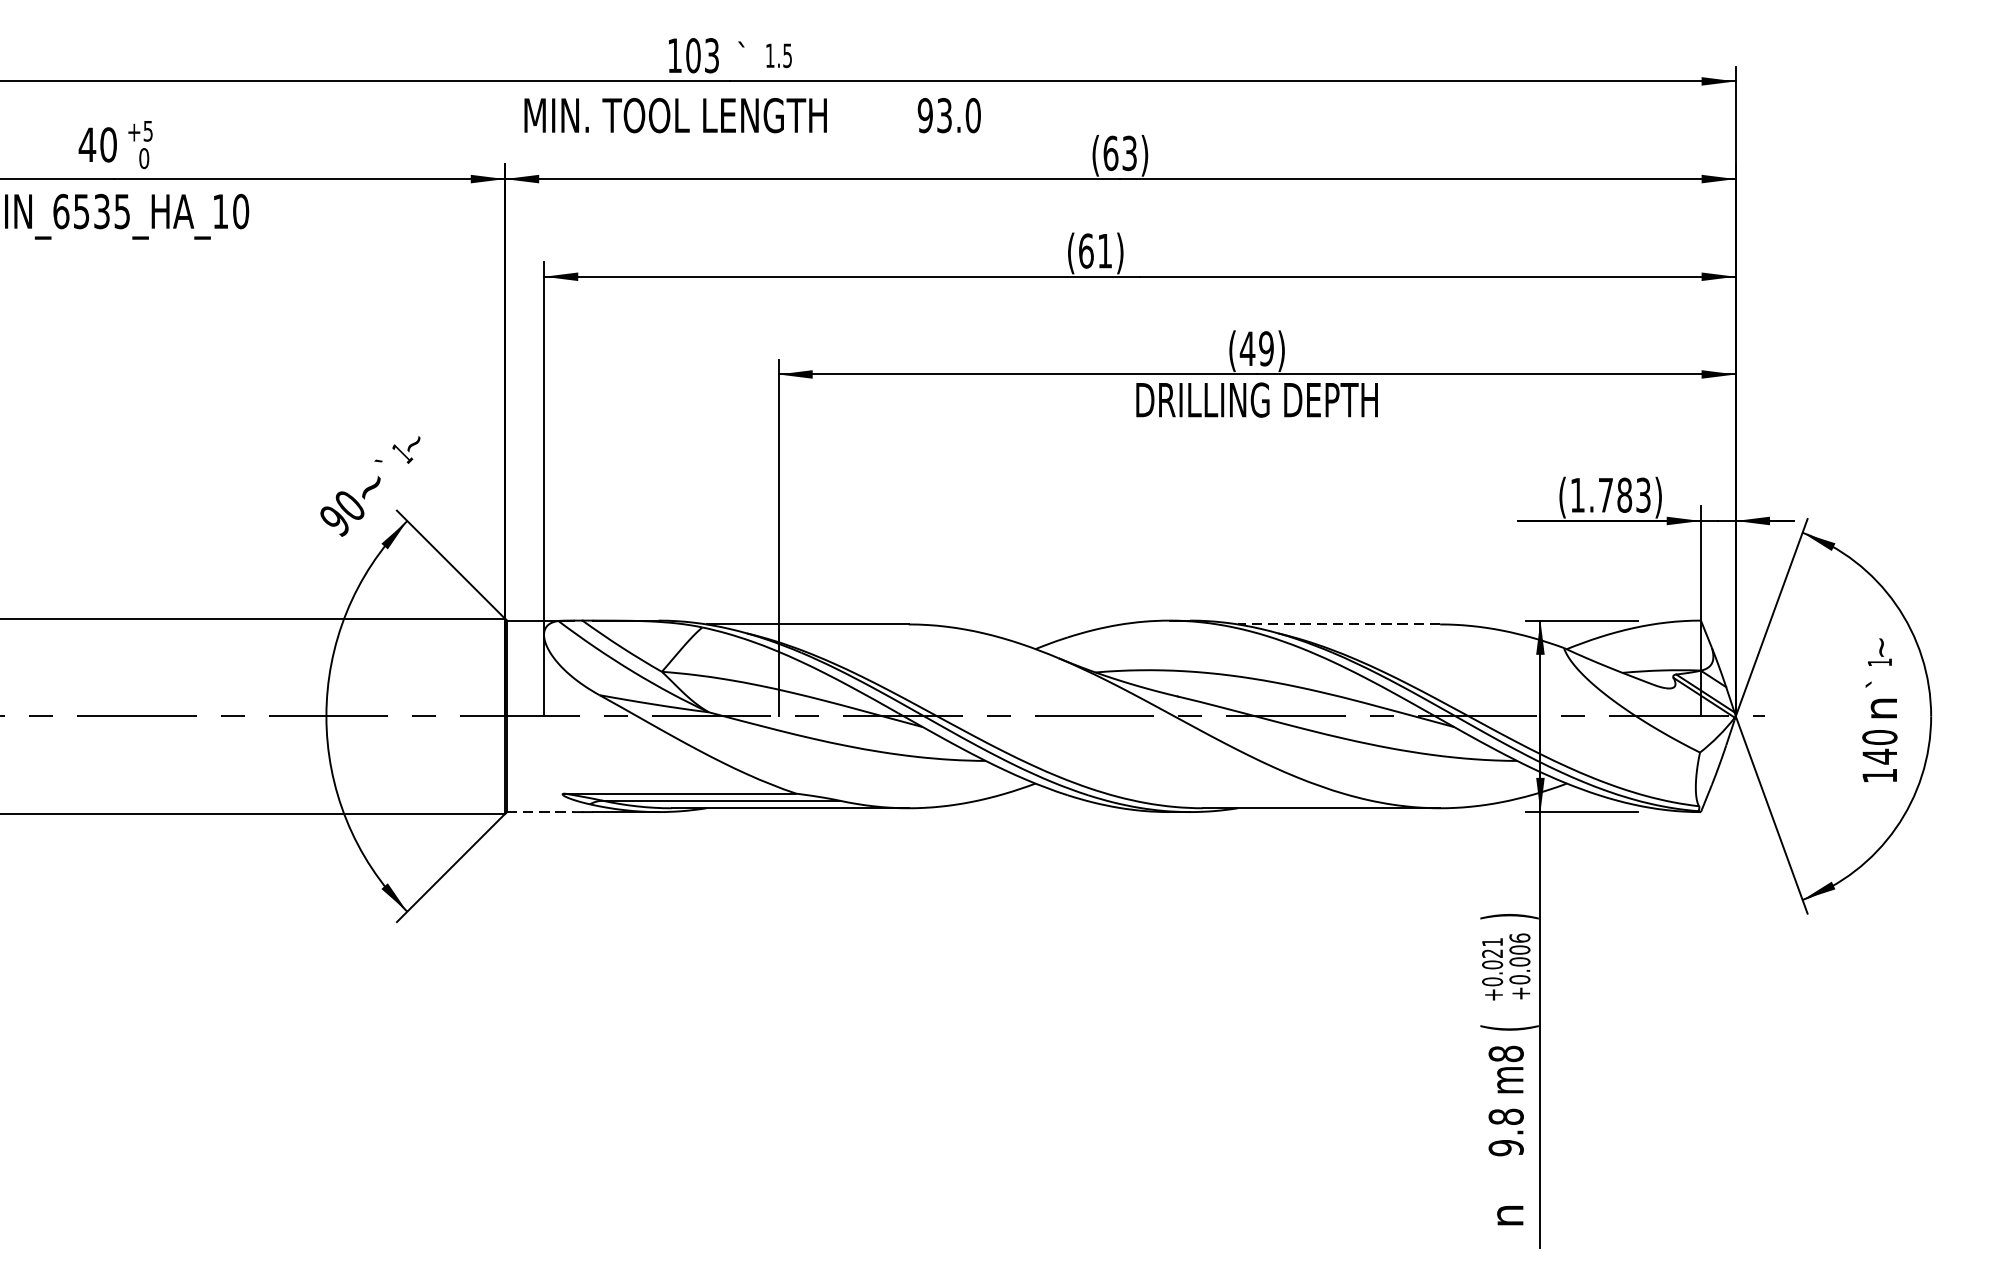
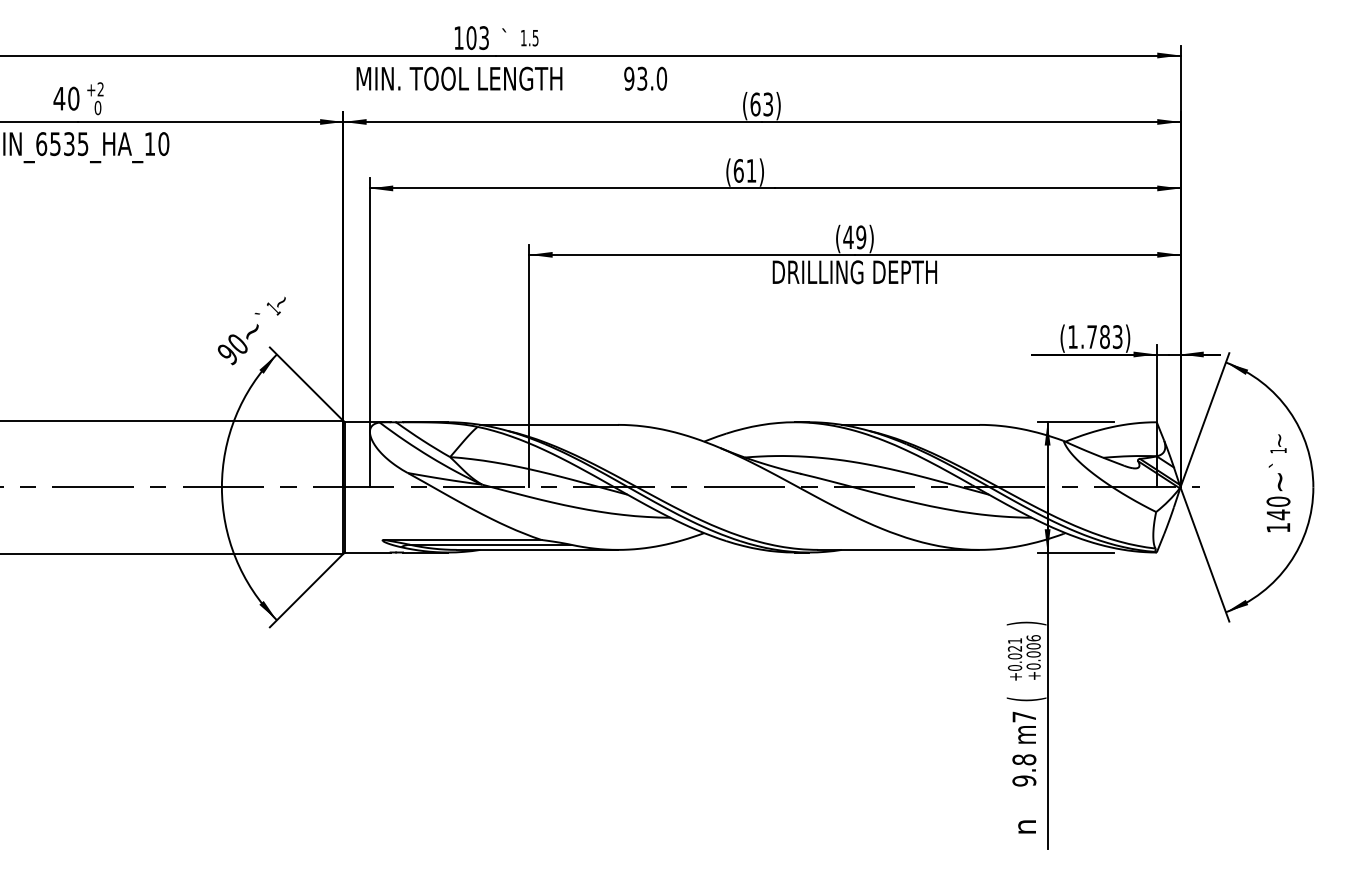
text: (147, 131) -> (100, 89), +5 -> +2
line: (1338, 623) -> (910, 424), dashed -> solid
text: (1884, 709) -> (1281, 482), n -> ~
line: (540, 812) -> (367, 552), dashed -> solid
text: (1506, 1053) -> (1024, 716), m8 -> m7

